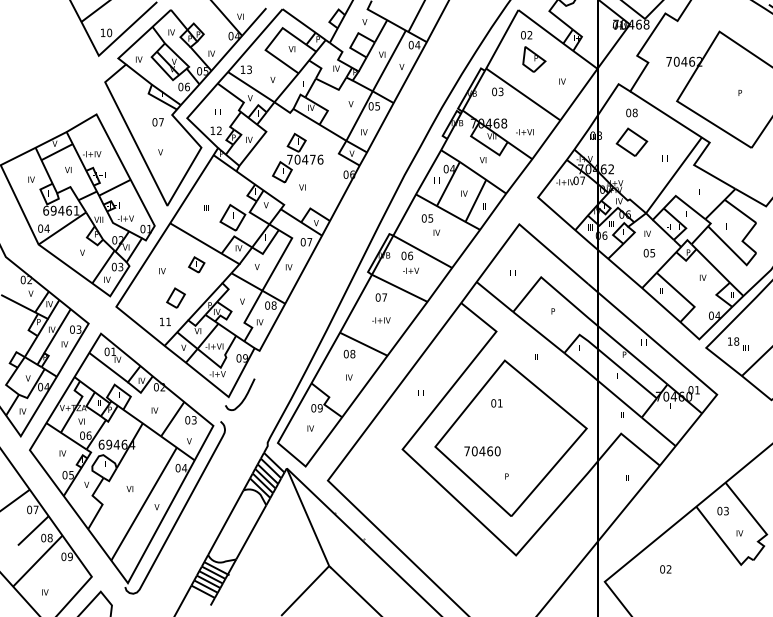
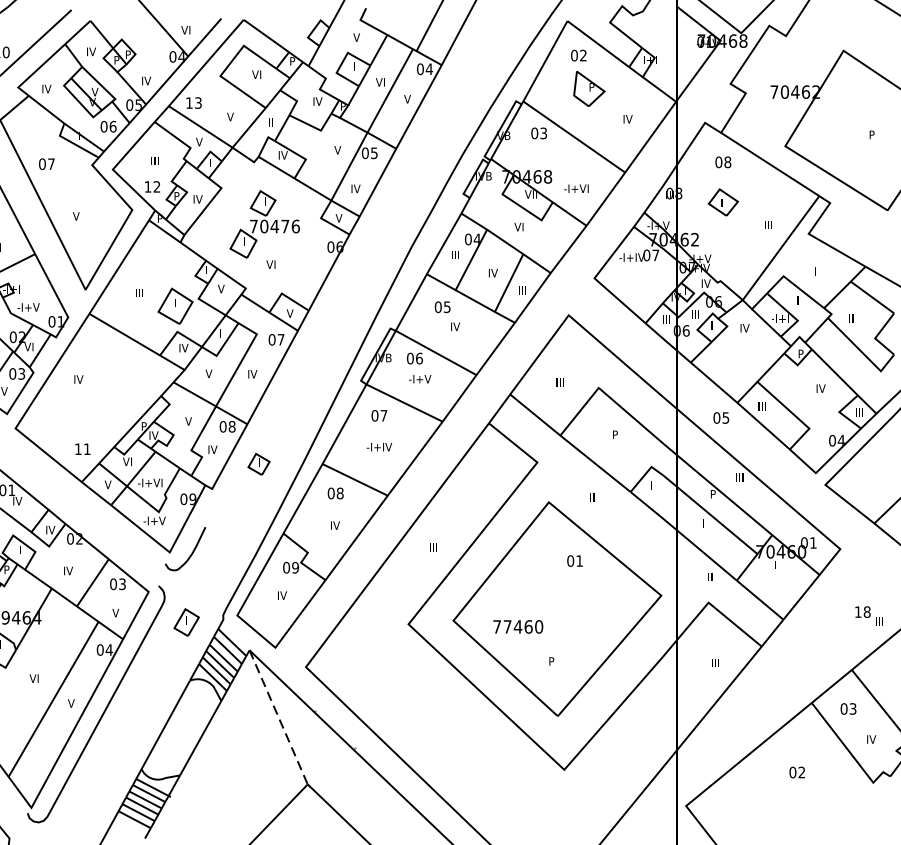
text: (157, 122) -> (45, 164), moved
part: (631, 141) -> (722, 201), size x0.7
text: (649, 253) -> (721, 418), moved
part: (196, 264) -> (258, 463), moved
part: (175, 297) -> (185, 621), moved
text: (738, 343) -> (869, 614), moved
text: (496, 403) -> (574, 561), moved
text: (474, 451) -> (507, 627), 70460 -> 77460
line: (308, 517) -> (279, 717), solid -> dashed
text: (665, 569) -> (796, 772), moved

